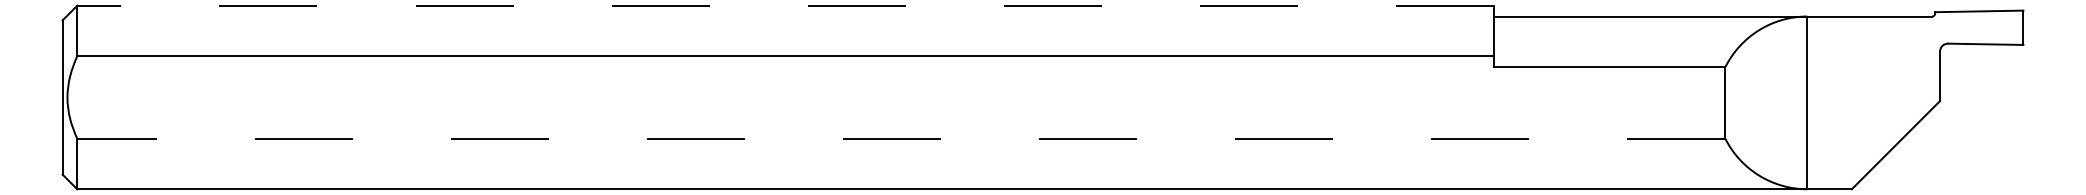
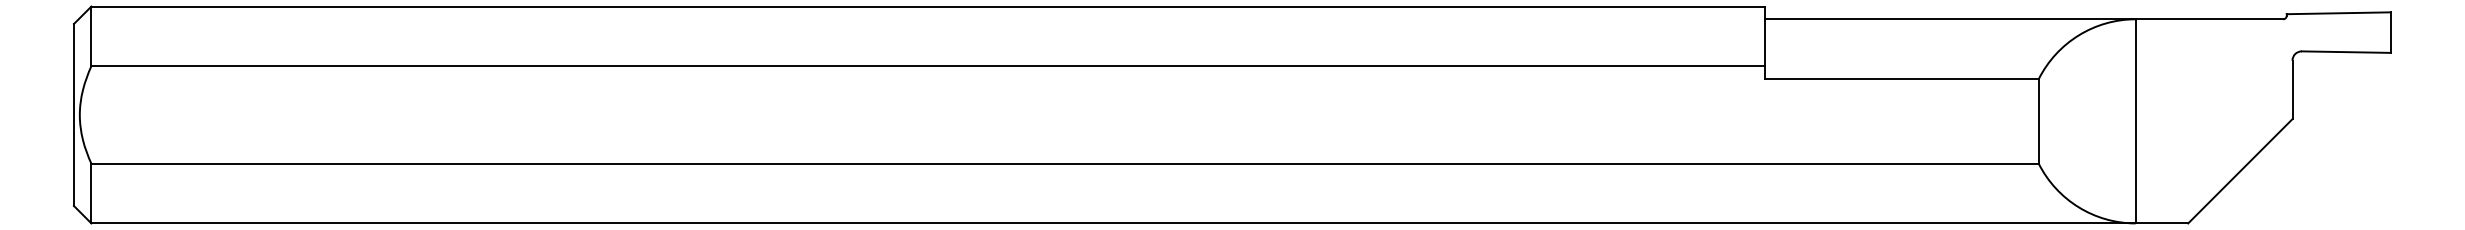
line: (785, 5) -> (928, 6), dashed -> solid
line: (900, 138) -> (1064, 163), dashed -> solid

